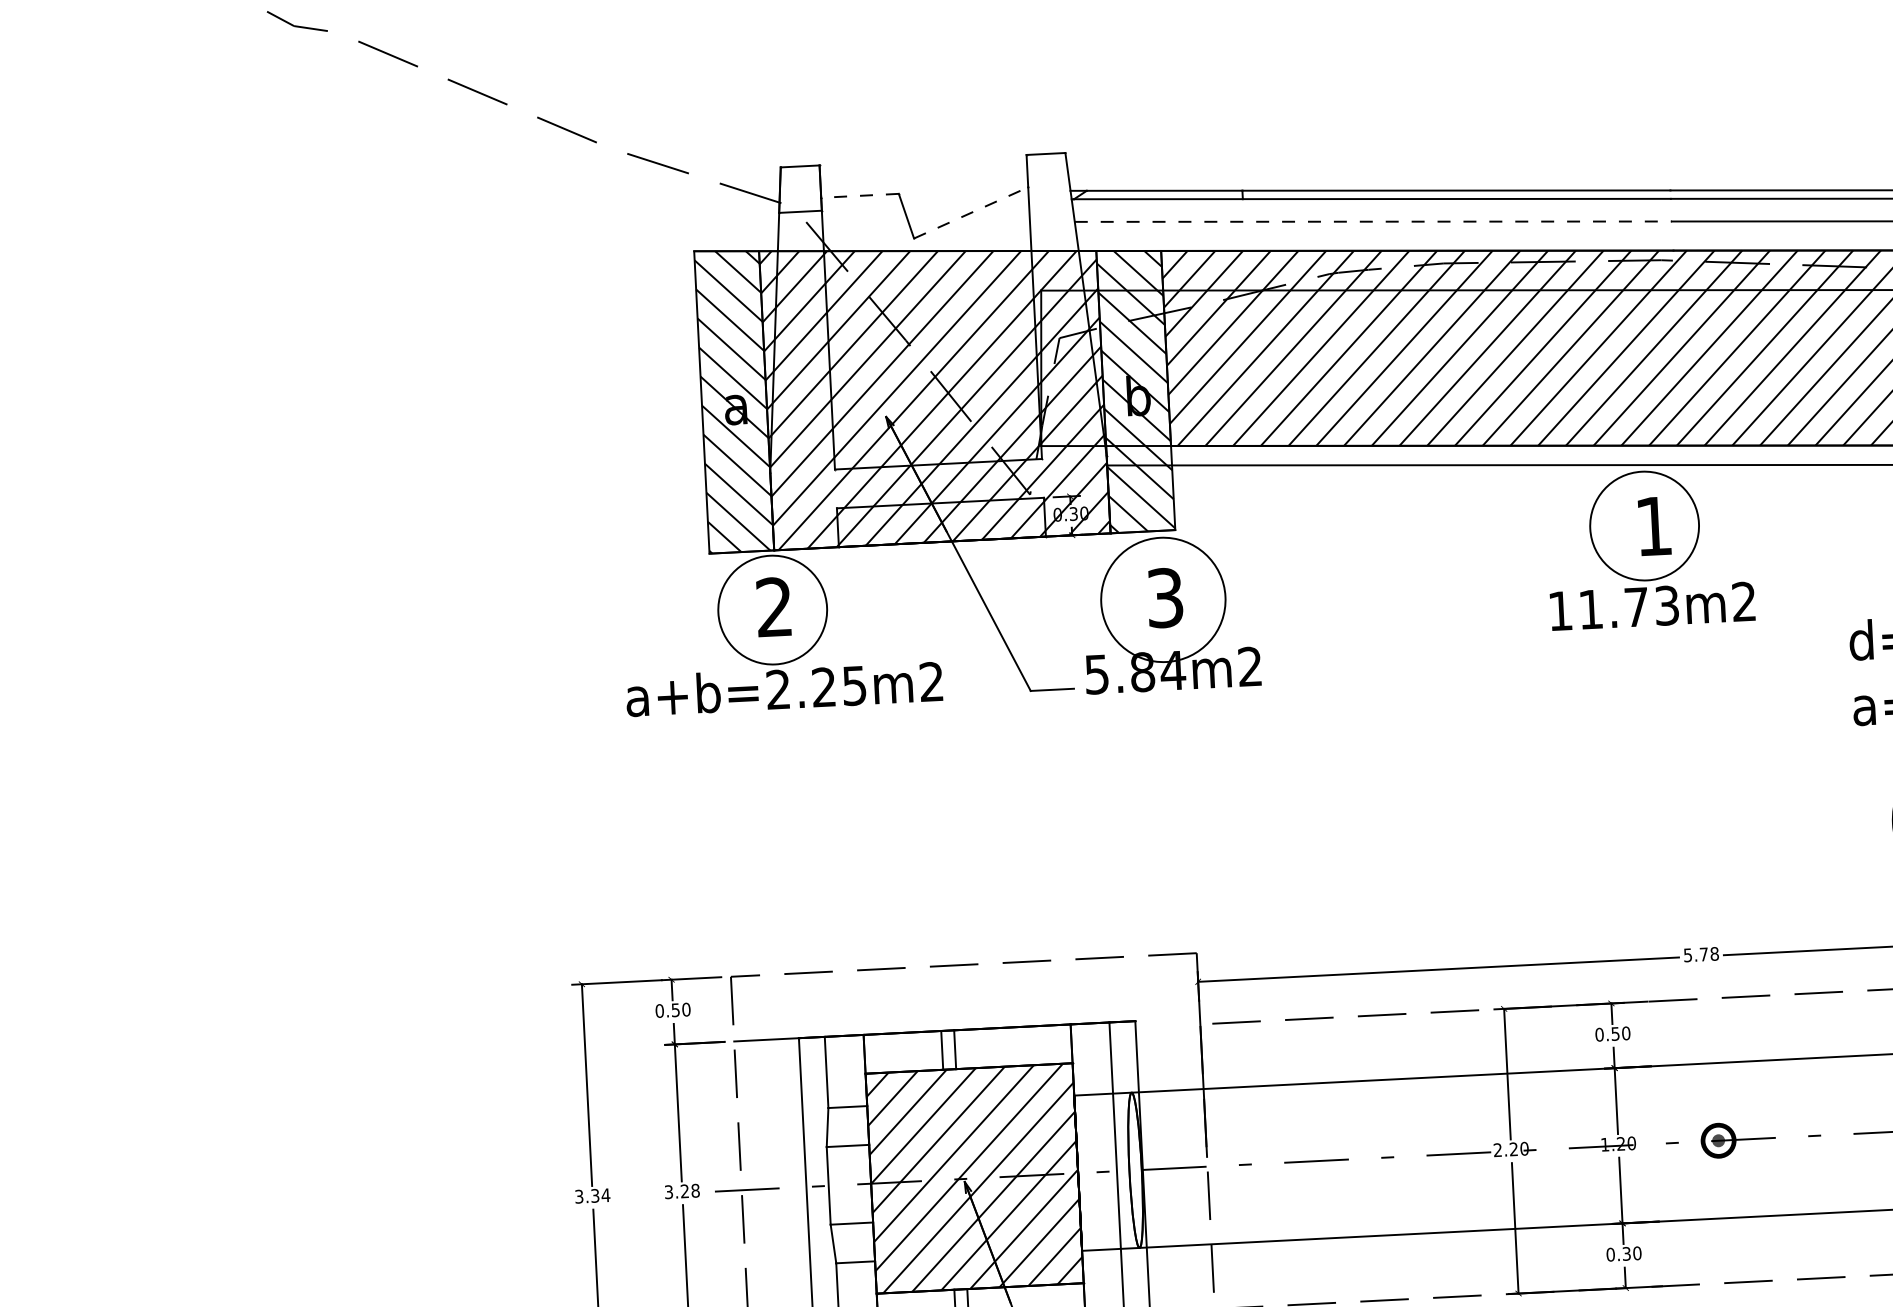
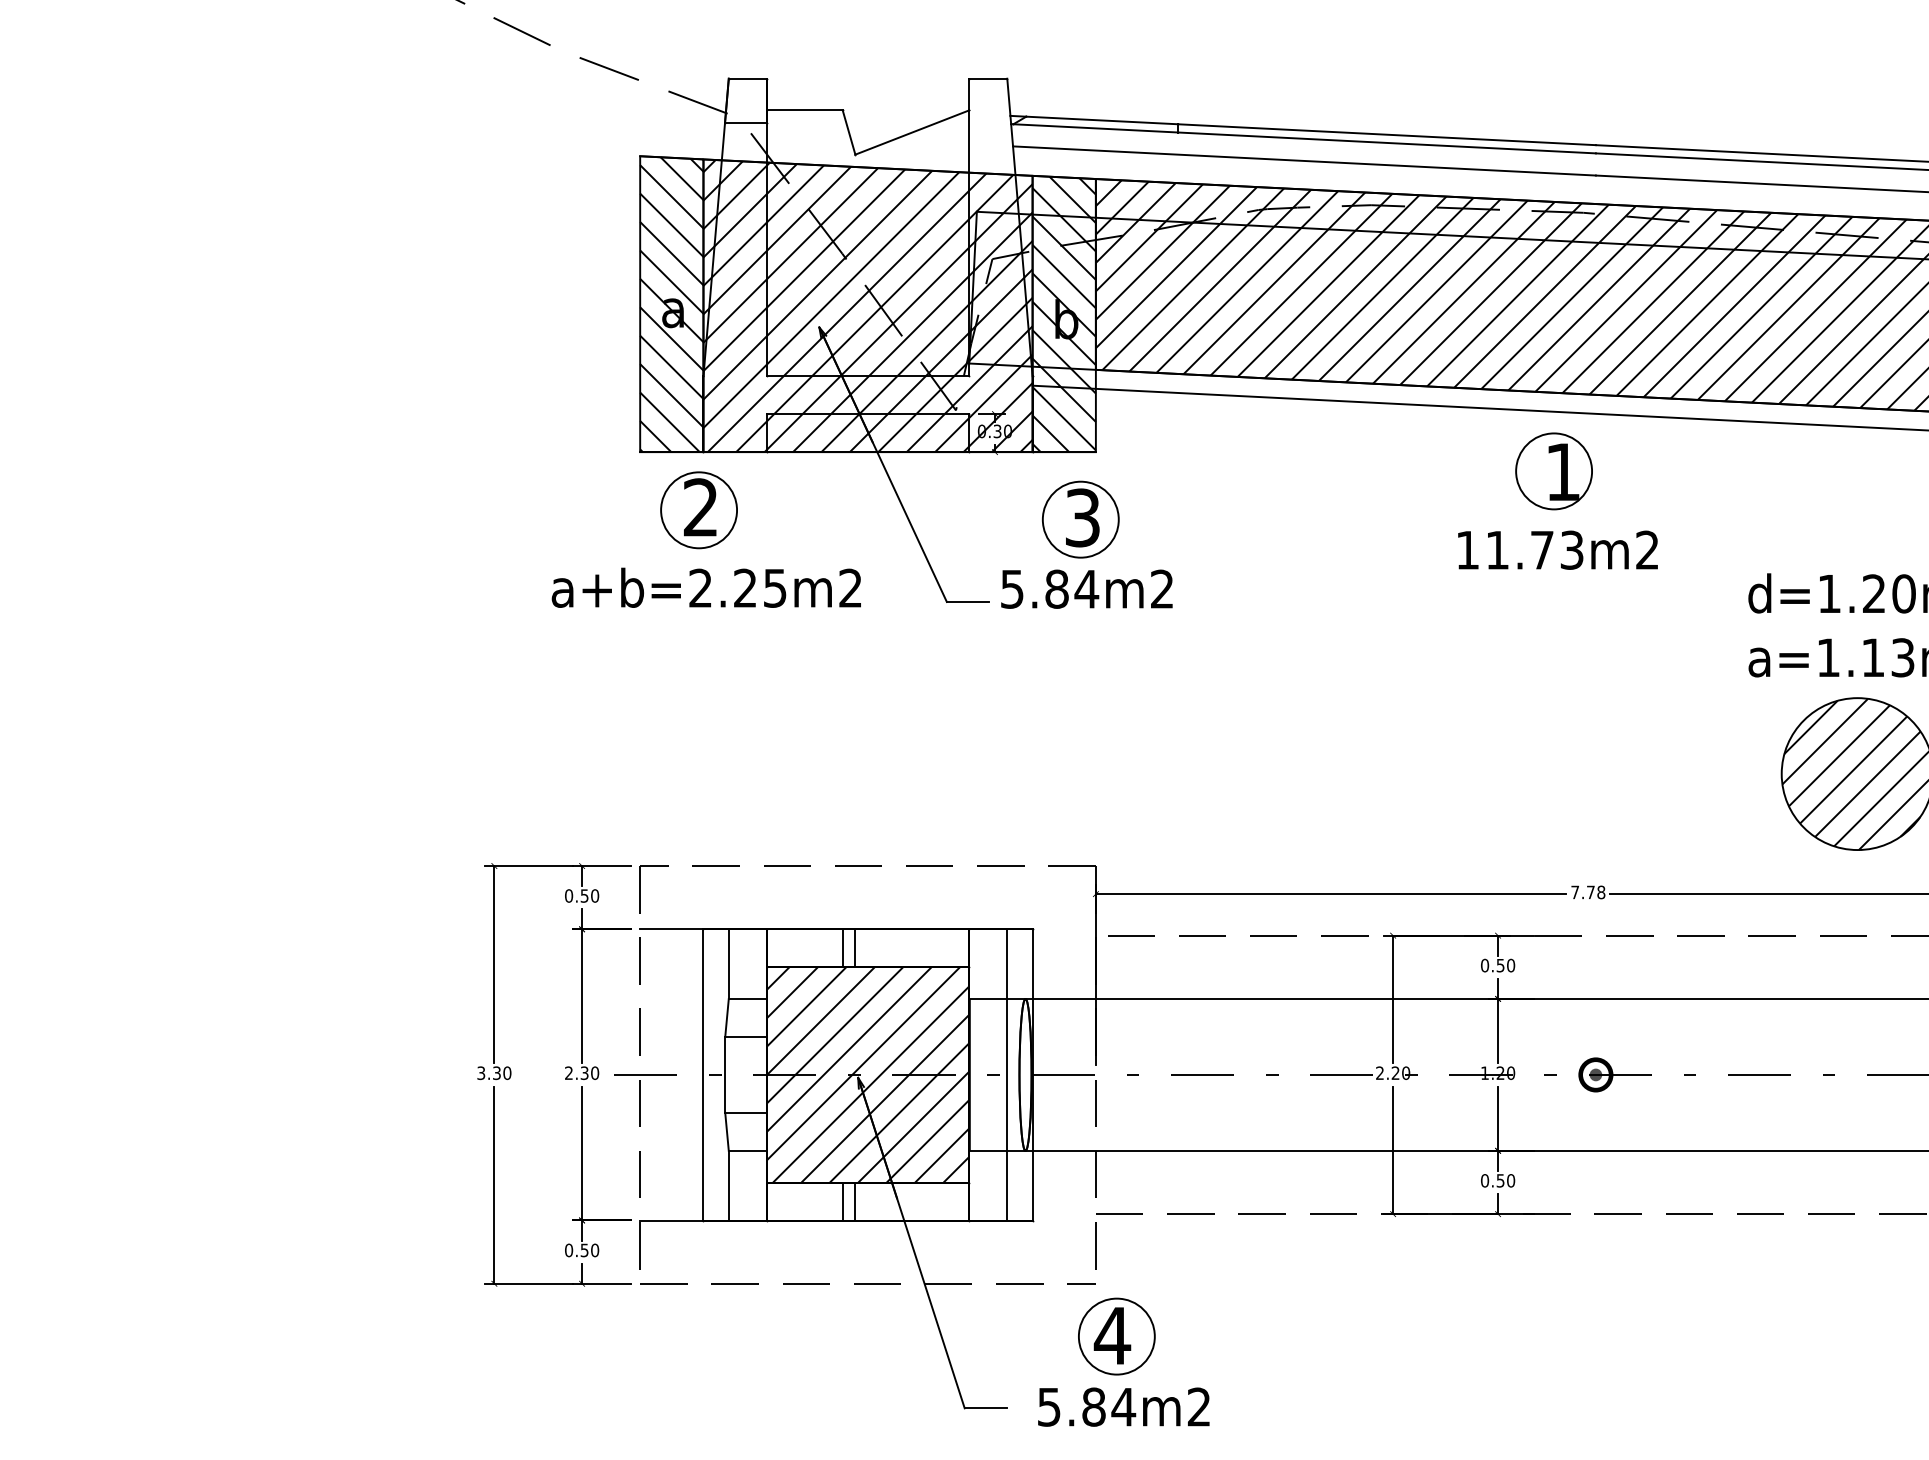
line: (859, 195) -> (804, 110), dashed -> solid
line: (971, 212) -> (912, 132), dashed -> solid
line: (1373, 221) -> (1304, 160), dashed -> solid
circle: (1645, 526) -> (1554, 471), size x0.71
circle: (1163, 599) -> (1080, 519), size x0.62
circle: (773, 610) -> (699, 510), size x0.71
text: (1687, 955) -> (1574, 892), 5.78 -> 7.78
text: (682, 1191) -> (582, 1073), 3.28 -> 2.30
text: (606, 1195) -> (507, 1073), 3.34 -> 3.30
text: (1626, 1253) -> (1500, 1180), 0.30 -> 0.50

